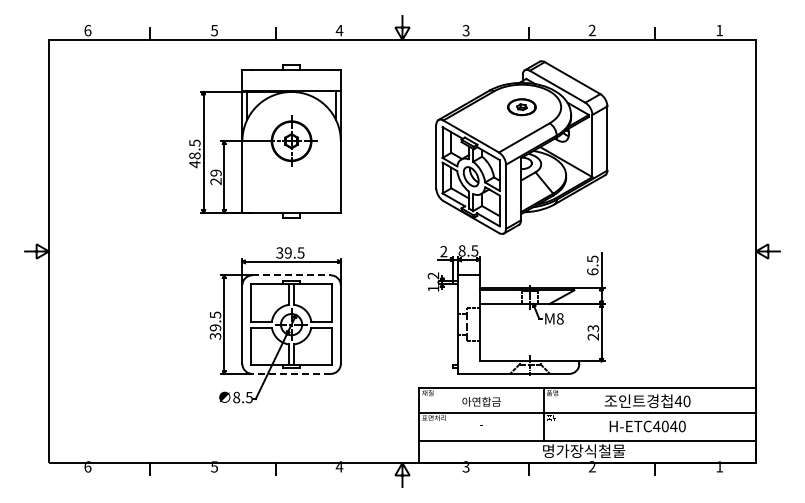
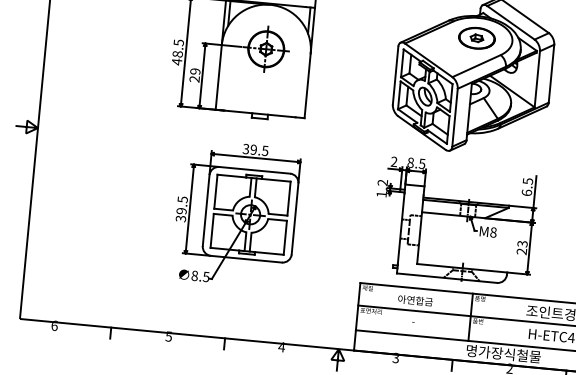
part: (521, 106) -> (476, 37), size x1.43
line: (292, 275) -> (255, 170), dashed -> solid
line: (291, 373) -> (246, 258), dashed -> solid

